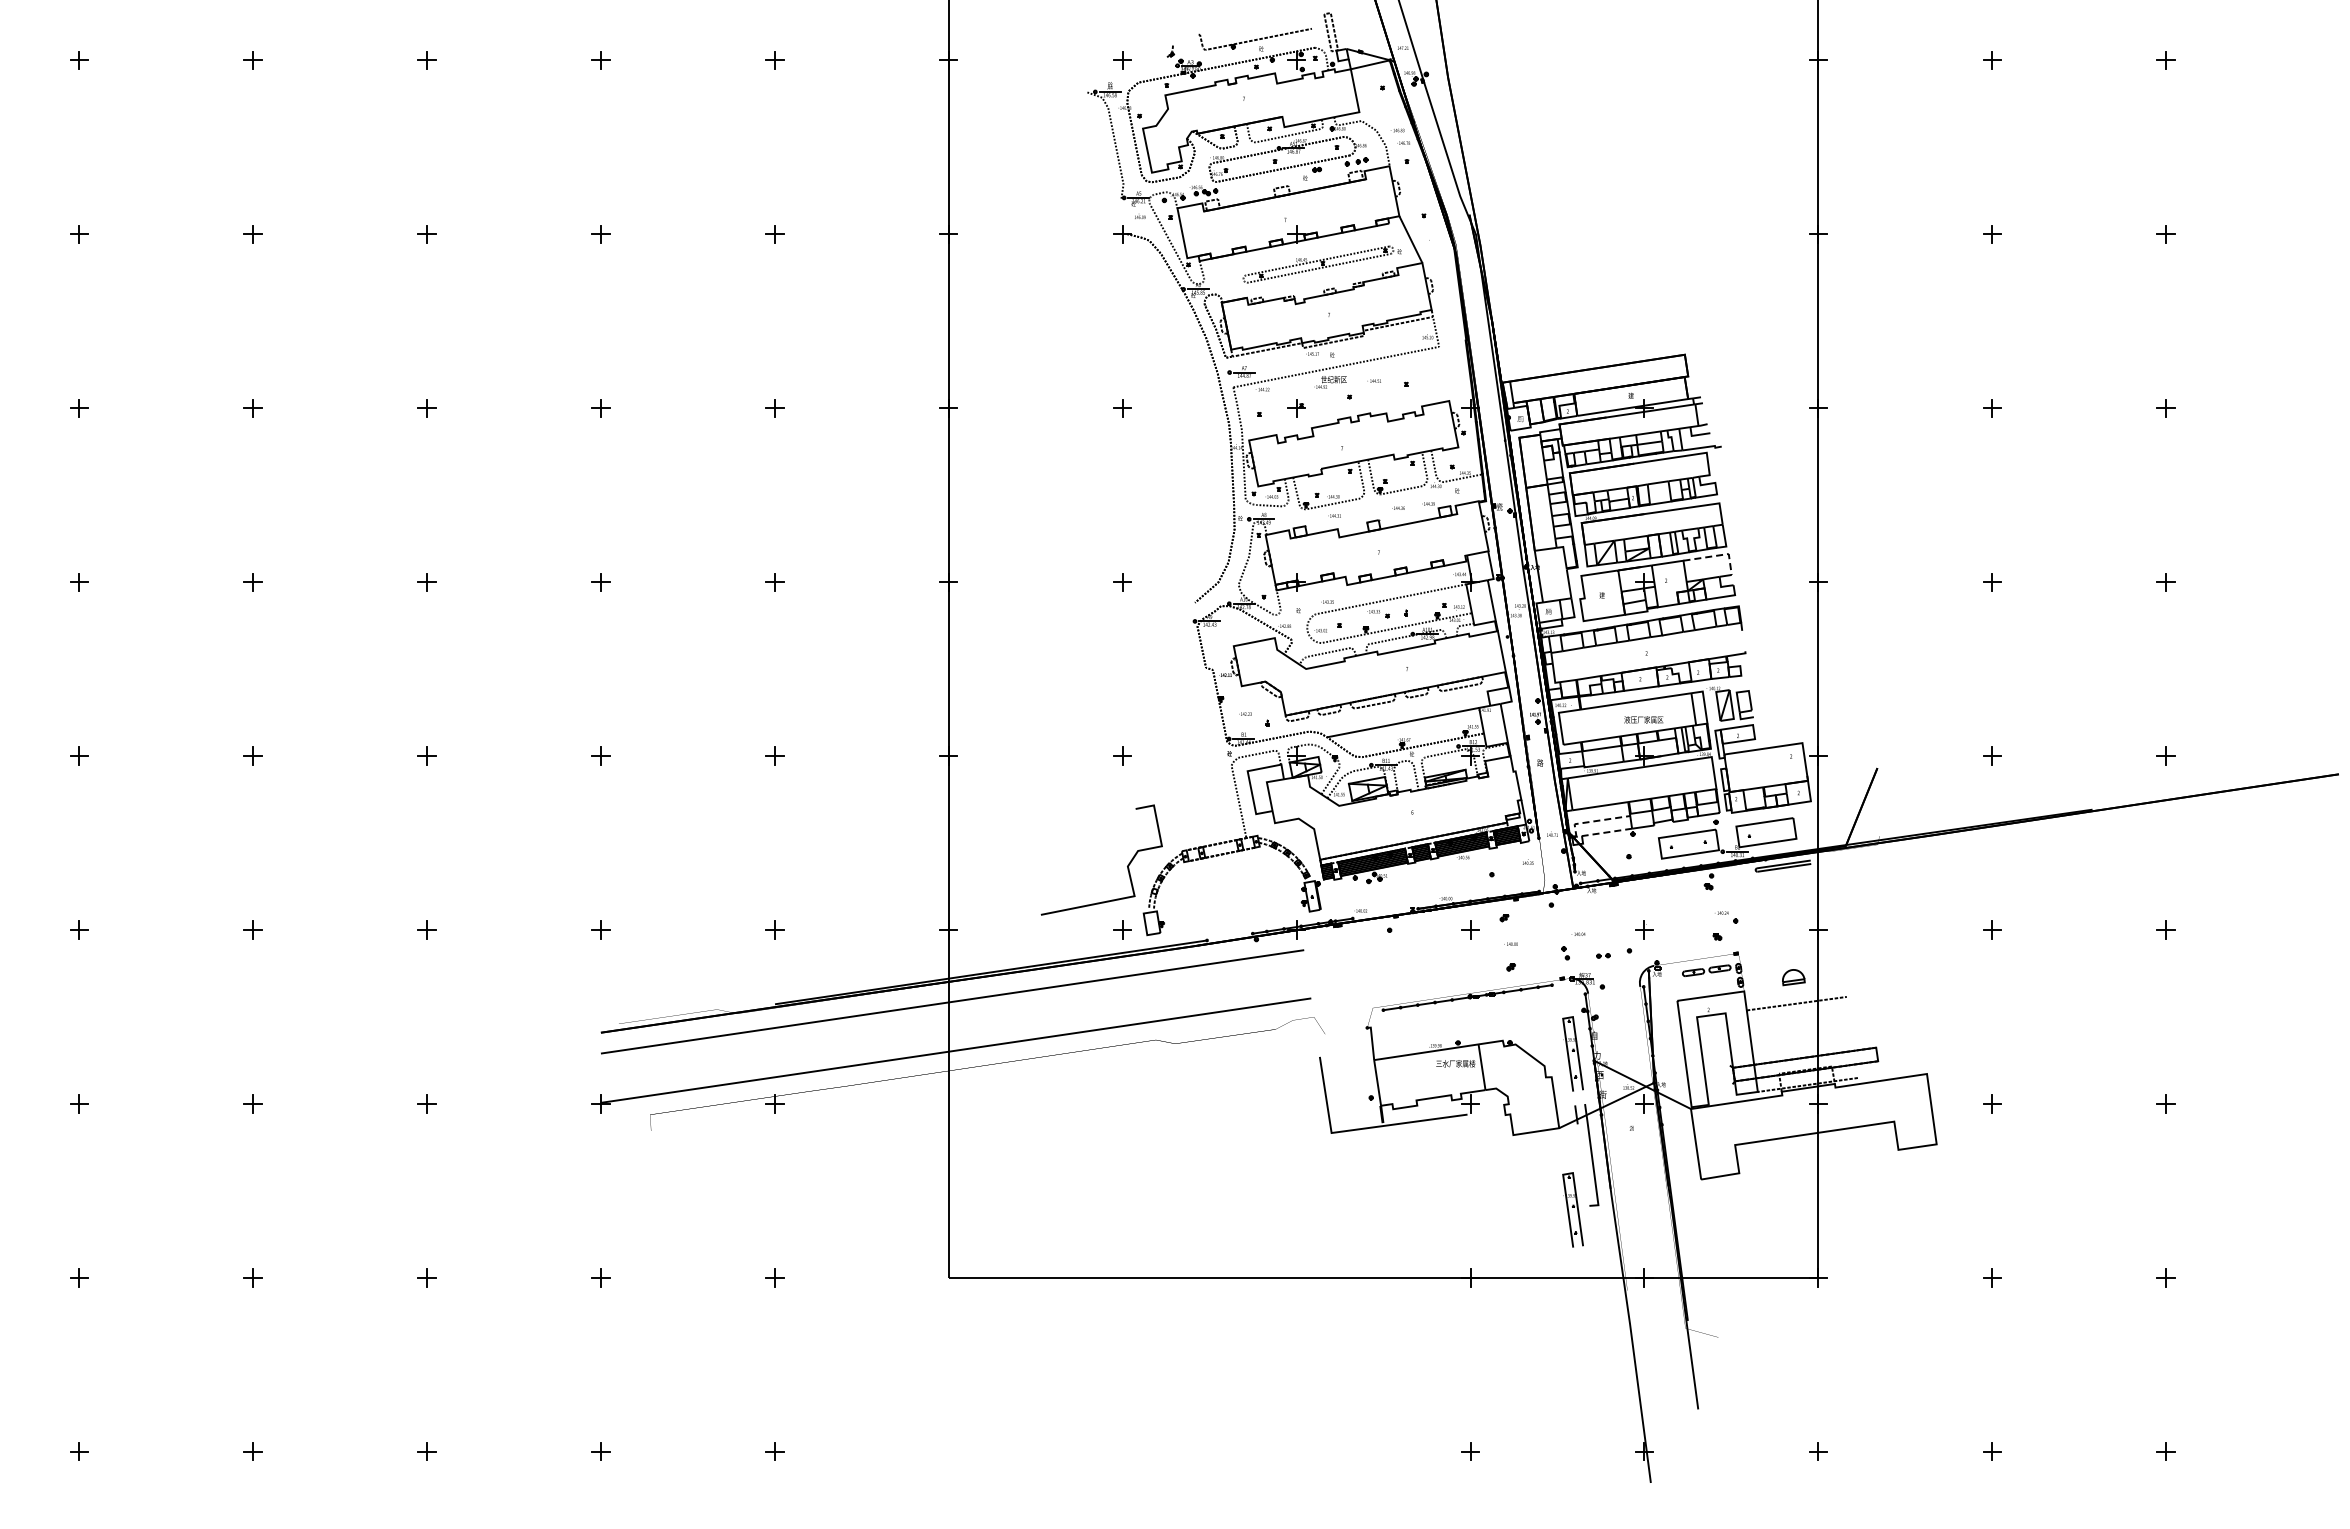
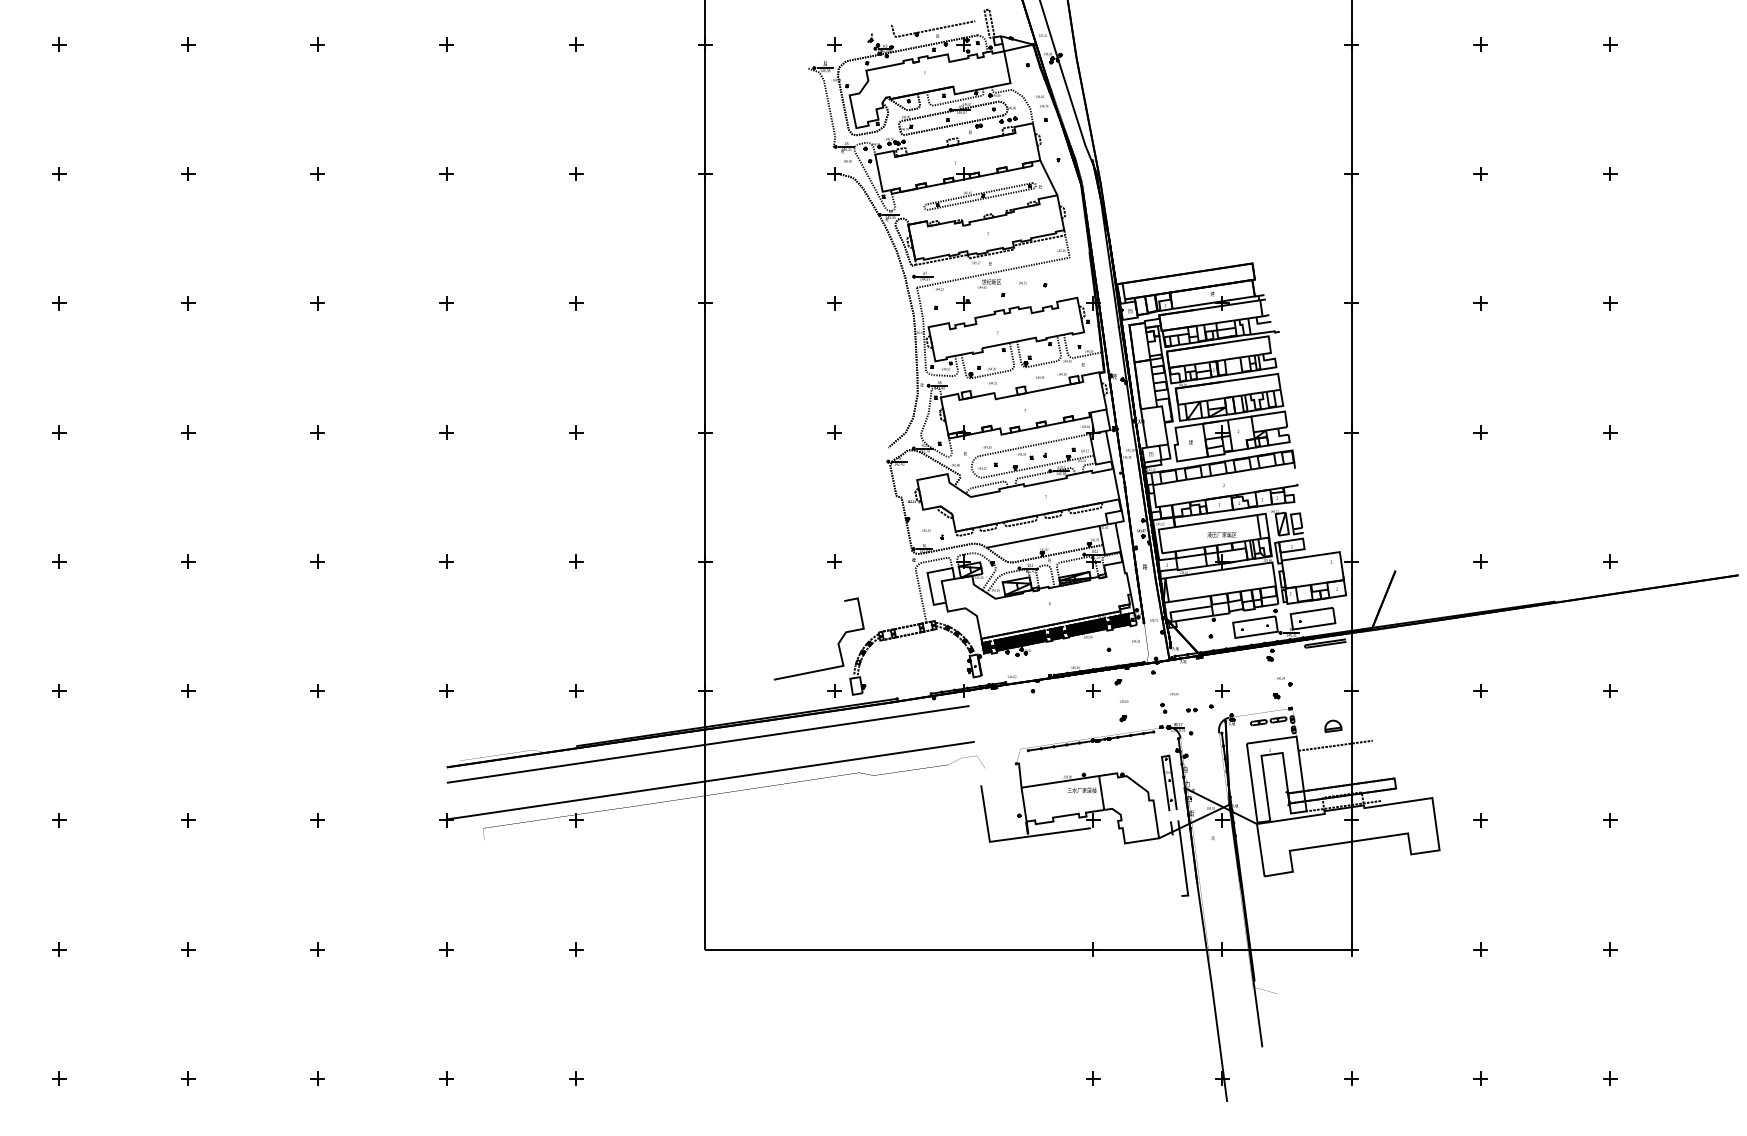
line: (1717, 555) -> (1276, 412), dashed -> solid
line: (1575, 830) -> (1171, 617), dashed -> solid
part: (1572, 1209) -> (1168, 898), removed

